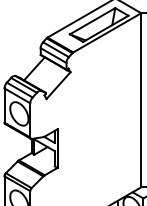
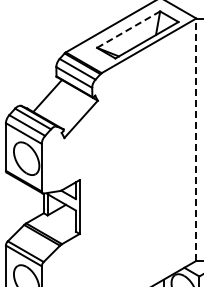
line: (93, 21) -> (129, 29), solid -> dashed
line: (141, 100) -> (196, 139), solid -> dashed

